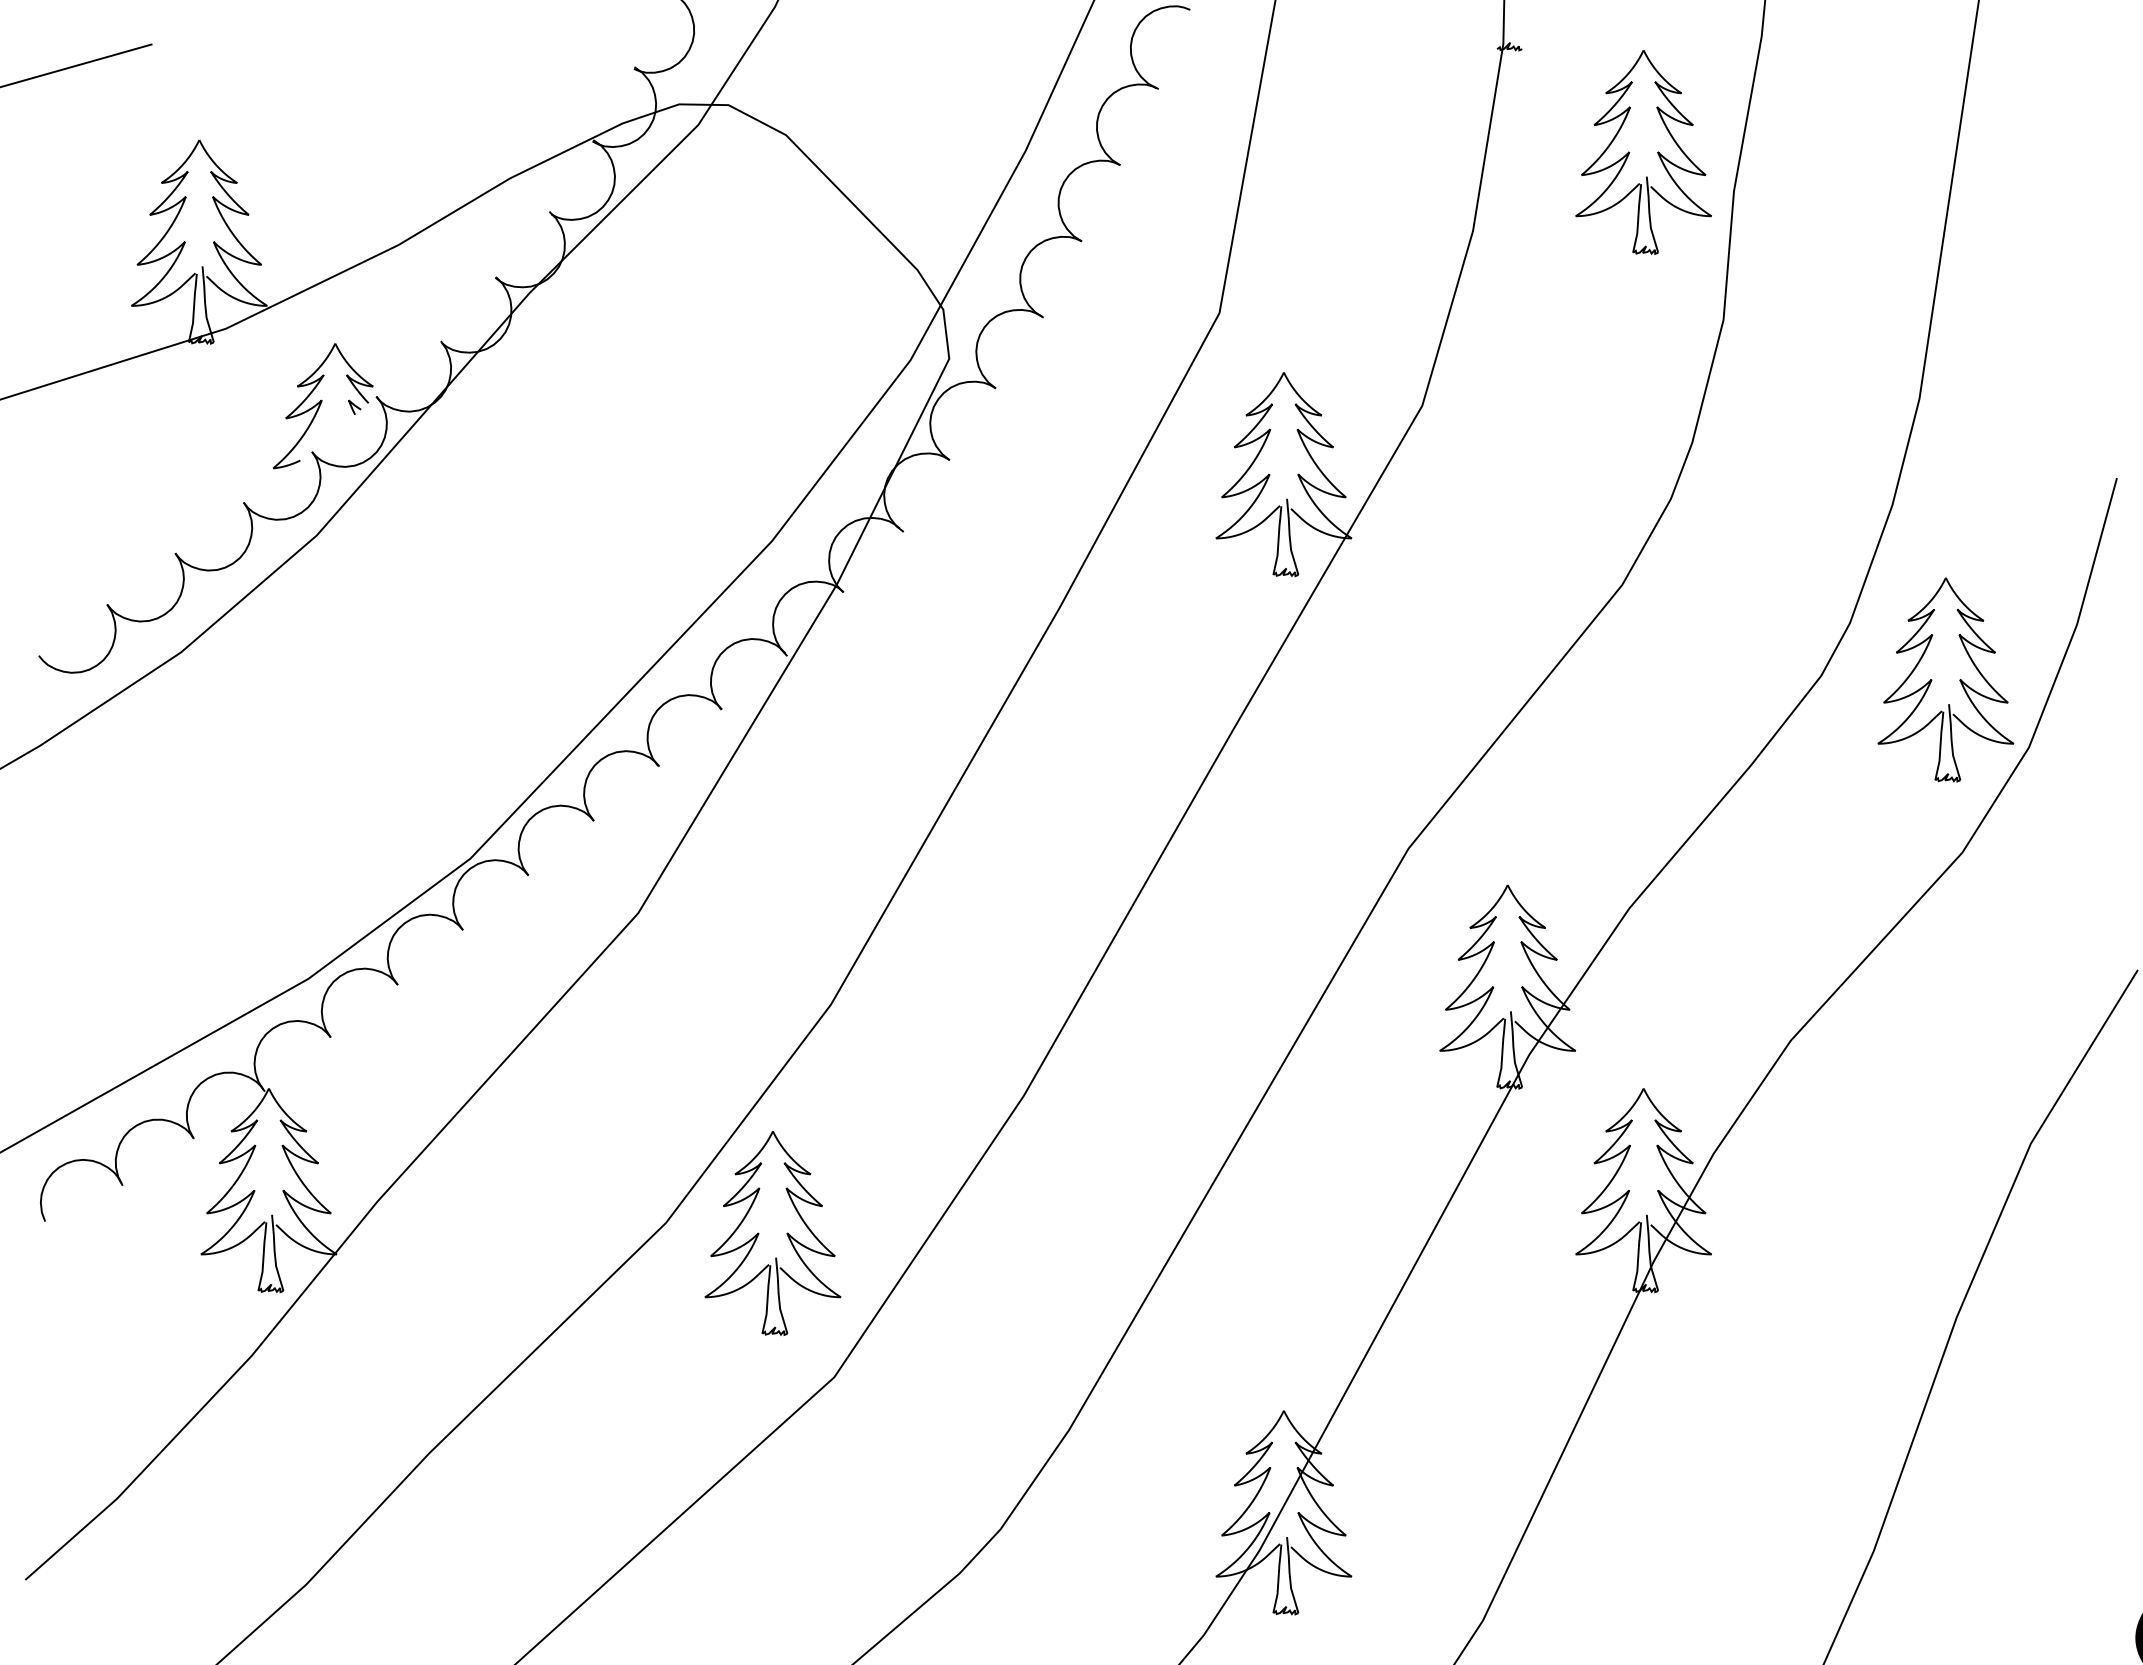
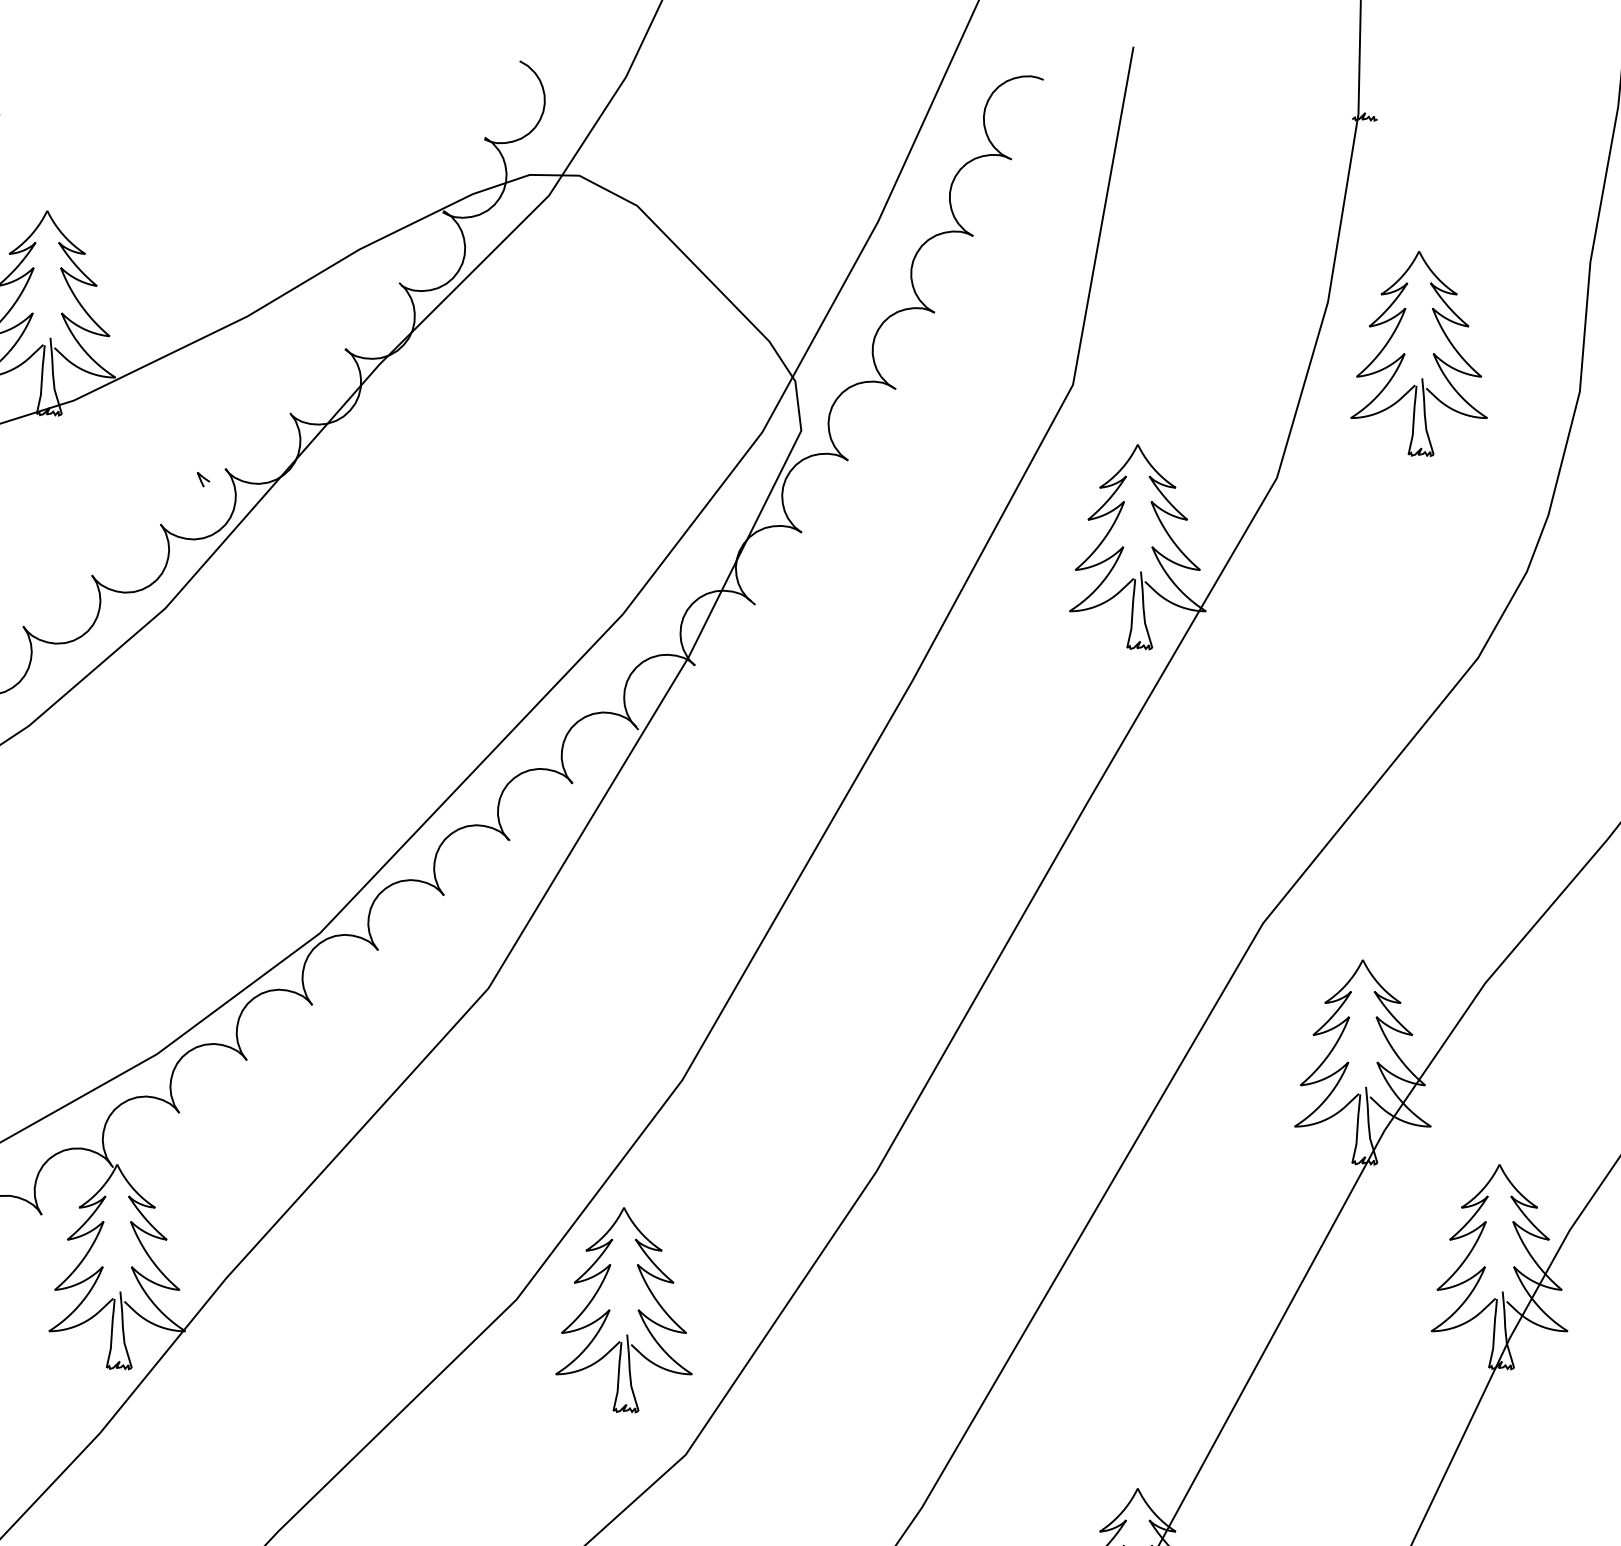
part: (1630, 152) -> (1405, 354), moved
part: (322, 406) -> (171, 478), removed

